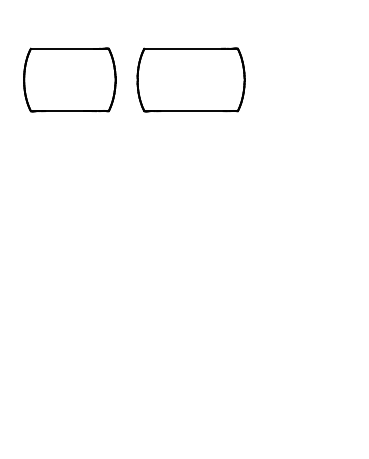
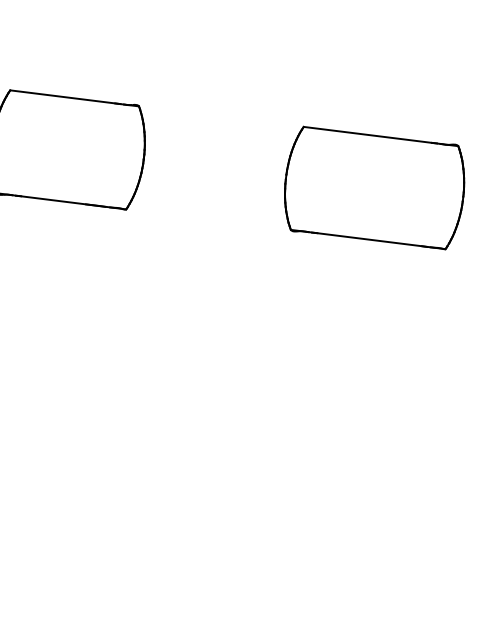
part: (190, 79) -> (373, 187), moved

